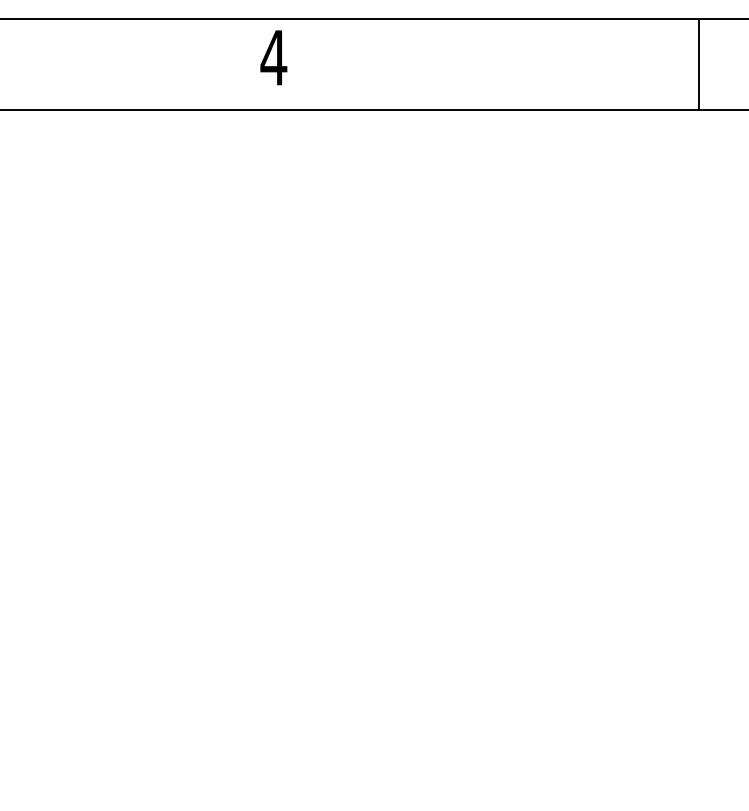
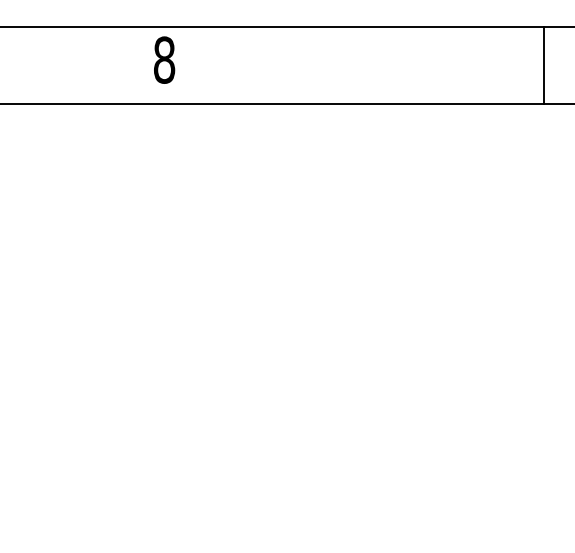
text: (273, 57) -> (164, 59), 4 -> 8
line: (699, 64) -> (544, 65), moved

